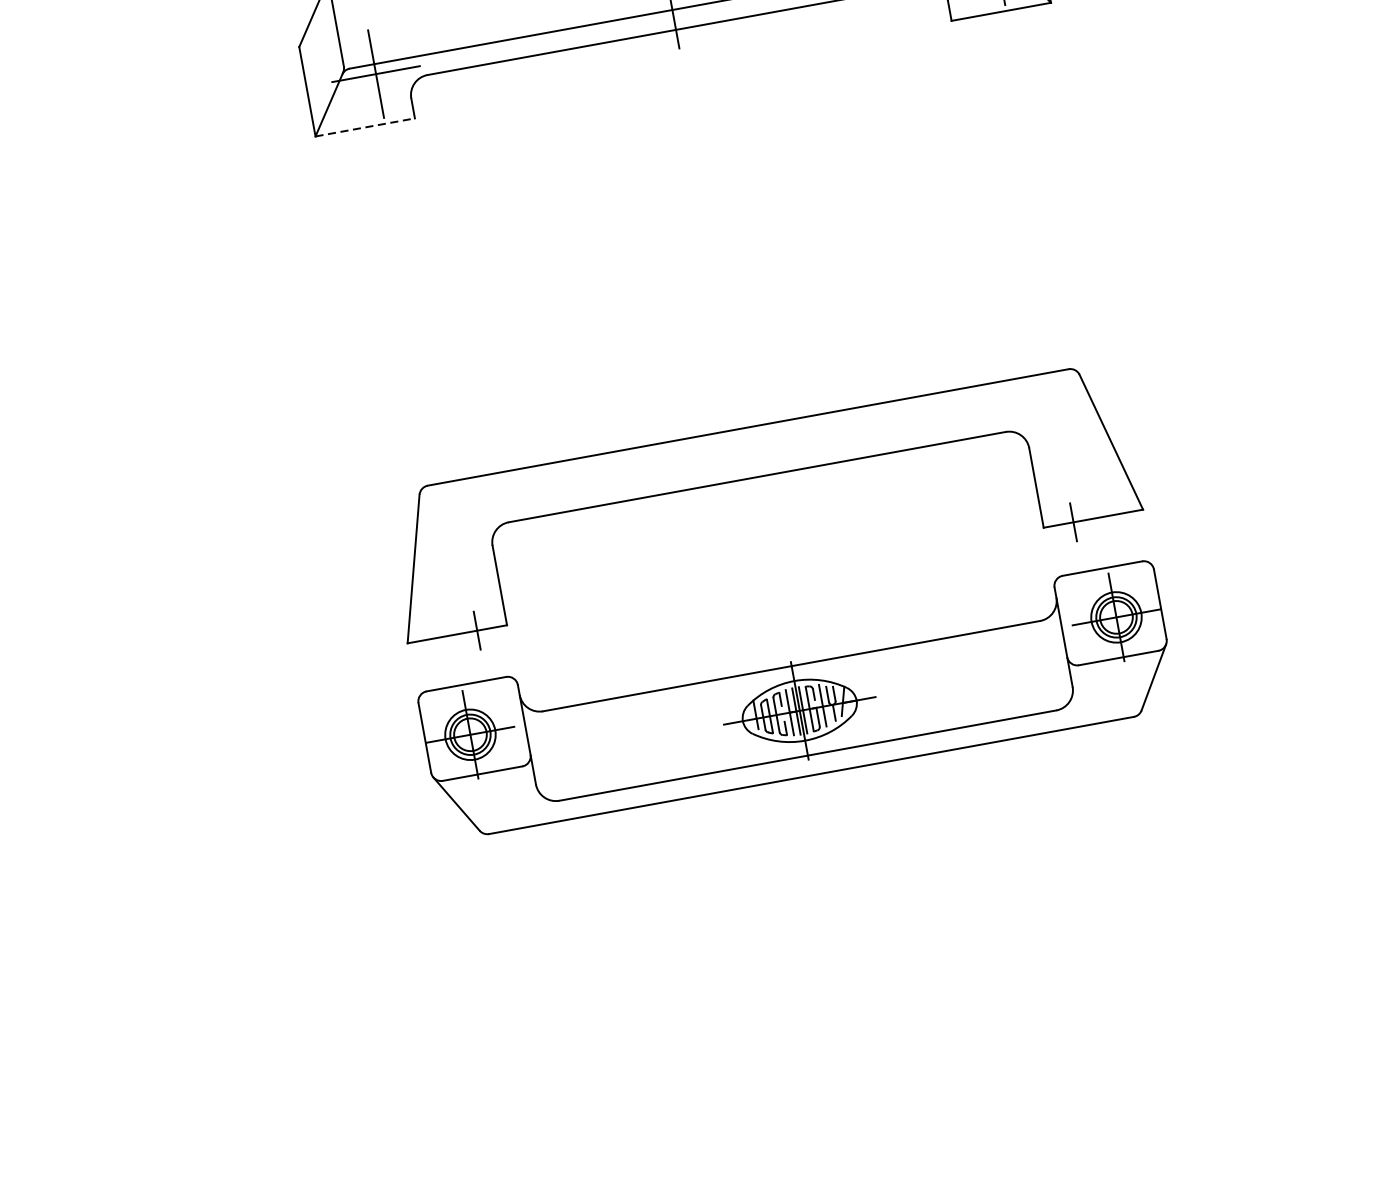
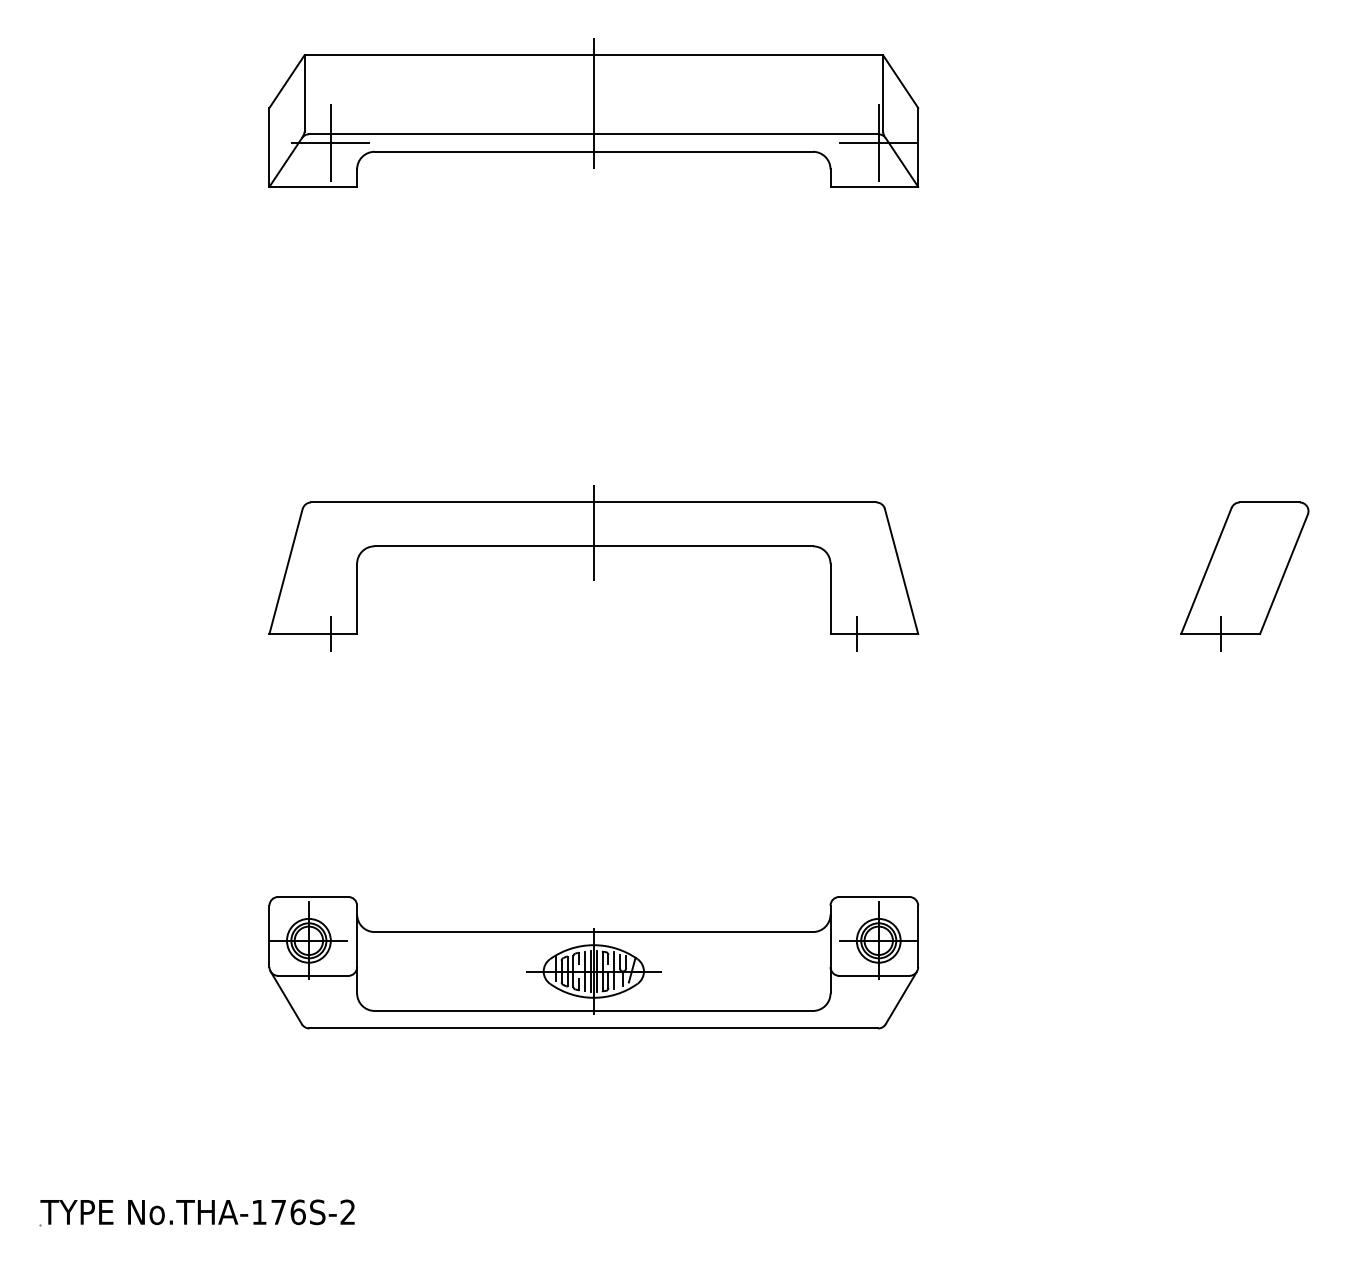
line: (365, 126) -> (313, 186), dashed -> solid
line: (754, 461) -> (593, 532), added
part: (797, 700) -> (593, 962), moved

